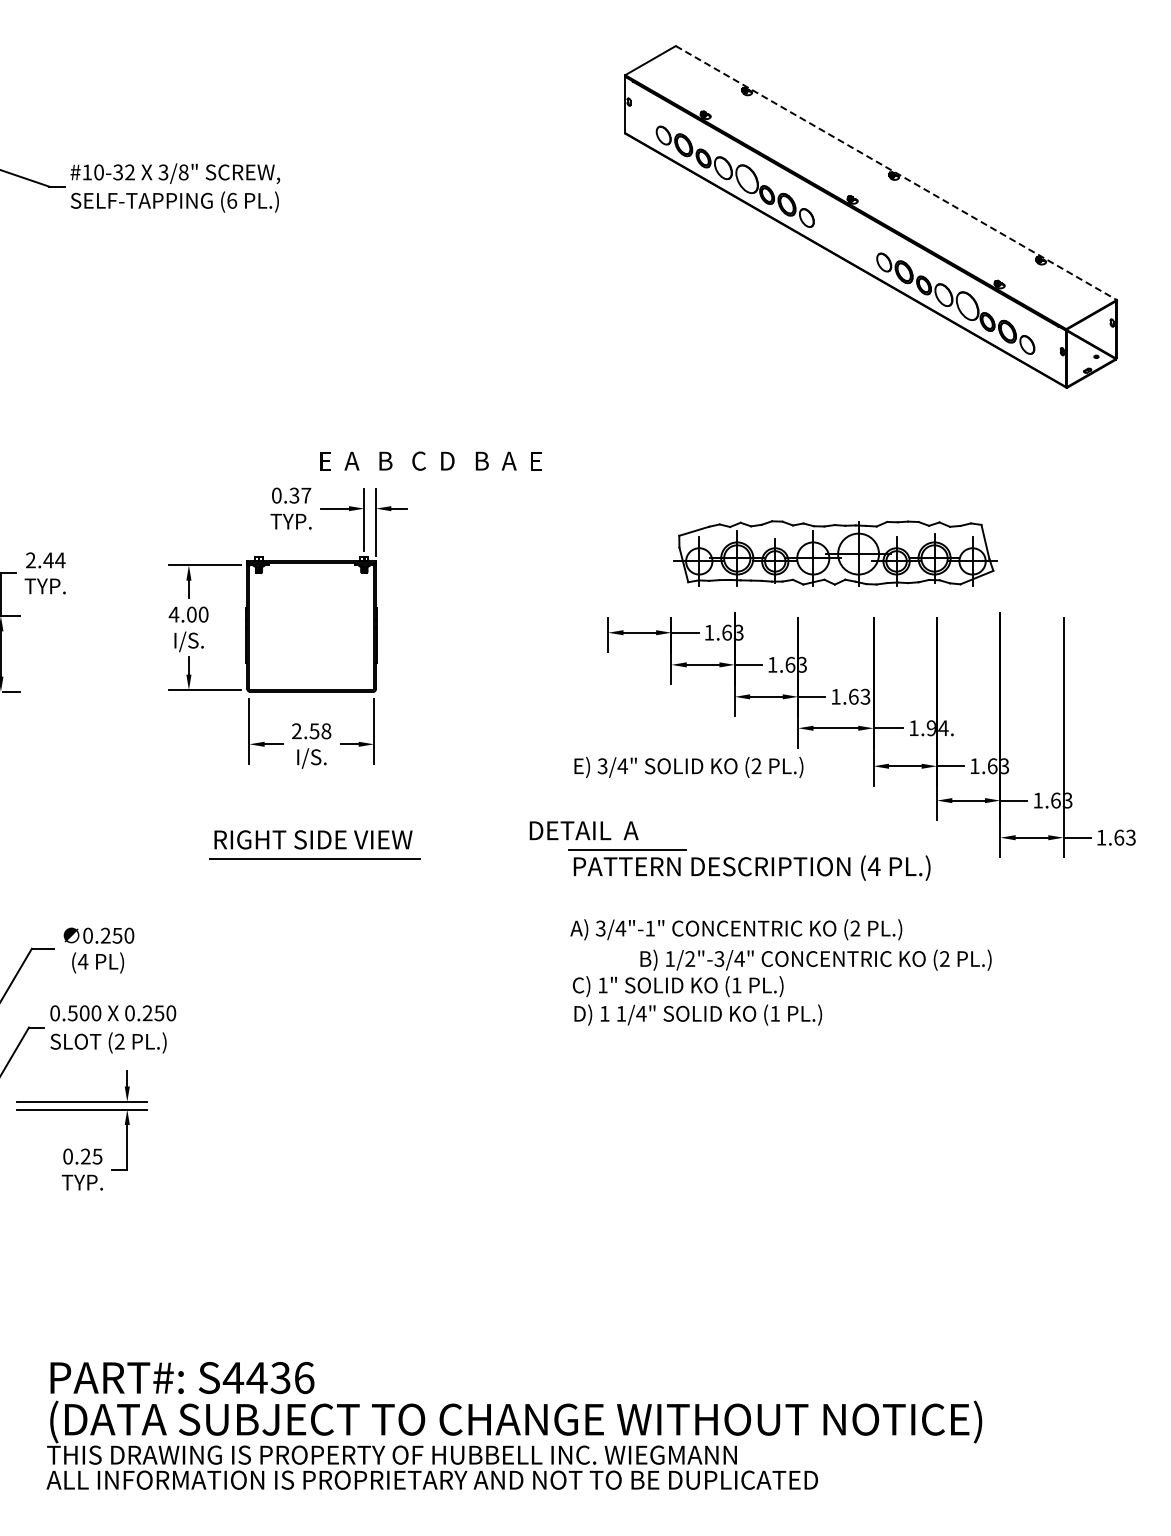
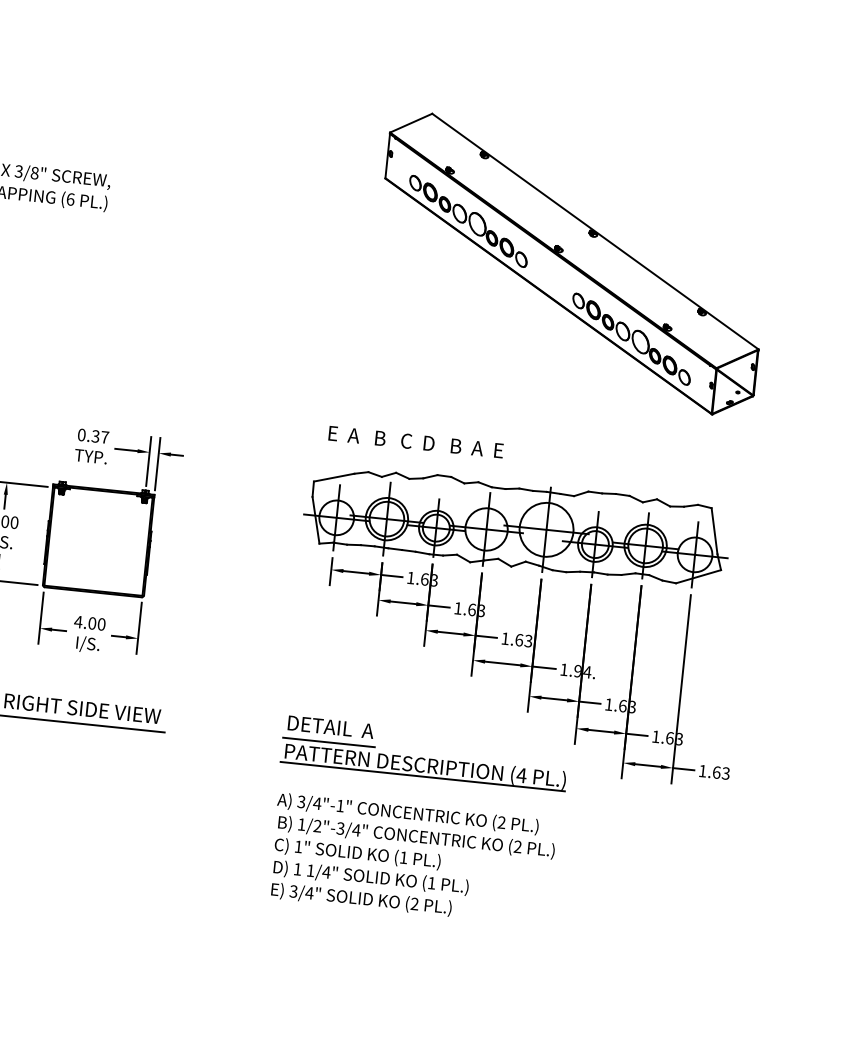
line: (896, 173) -> (595, 231), dashed -> solid
text: (430, 460) -> (415, 441), moved
part: (835, 553) -> (516, 525), size x1.67
text: (311, 731) -> (89, 623), 2.58 -> 4.00
text: (688, 767) -> (361, 899), moved
text: (583, 830) -> (330, 726), moved
line: (749, 880) -> (422, 776), added
text: (815, 959) -> (416, 836), moved

